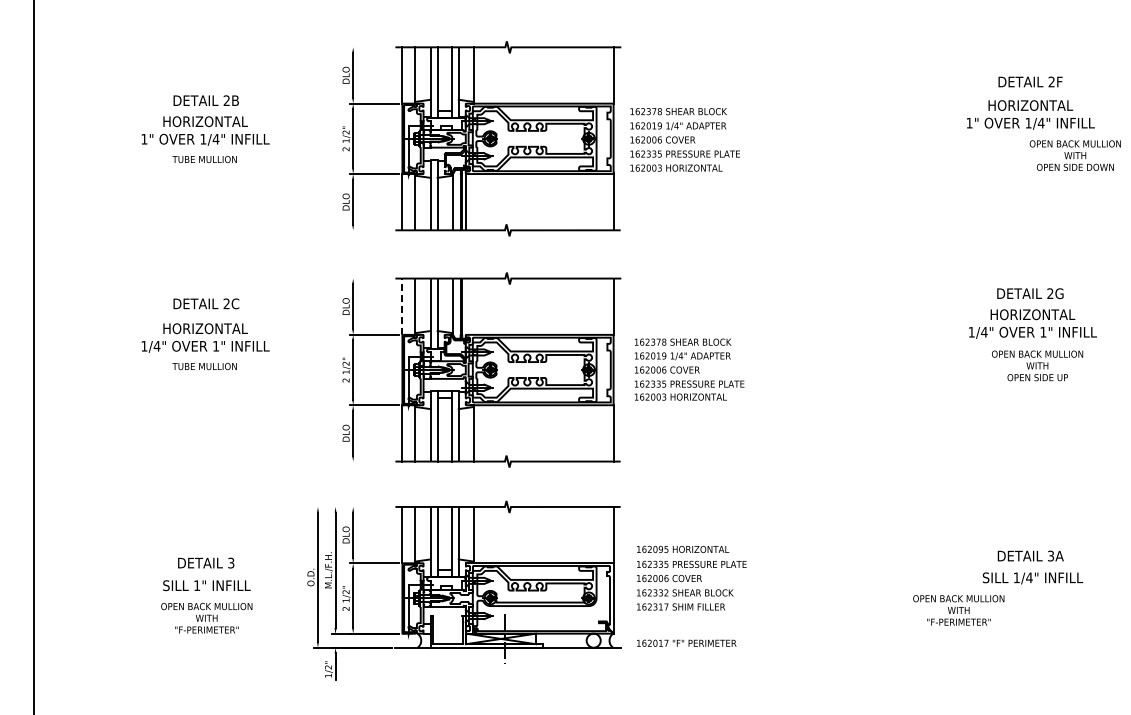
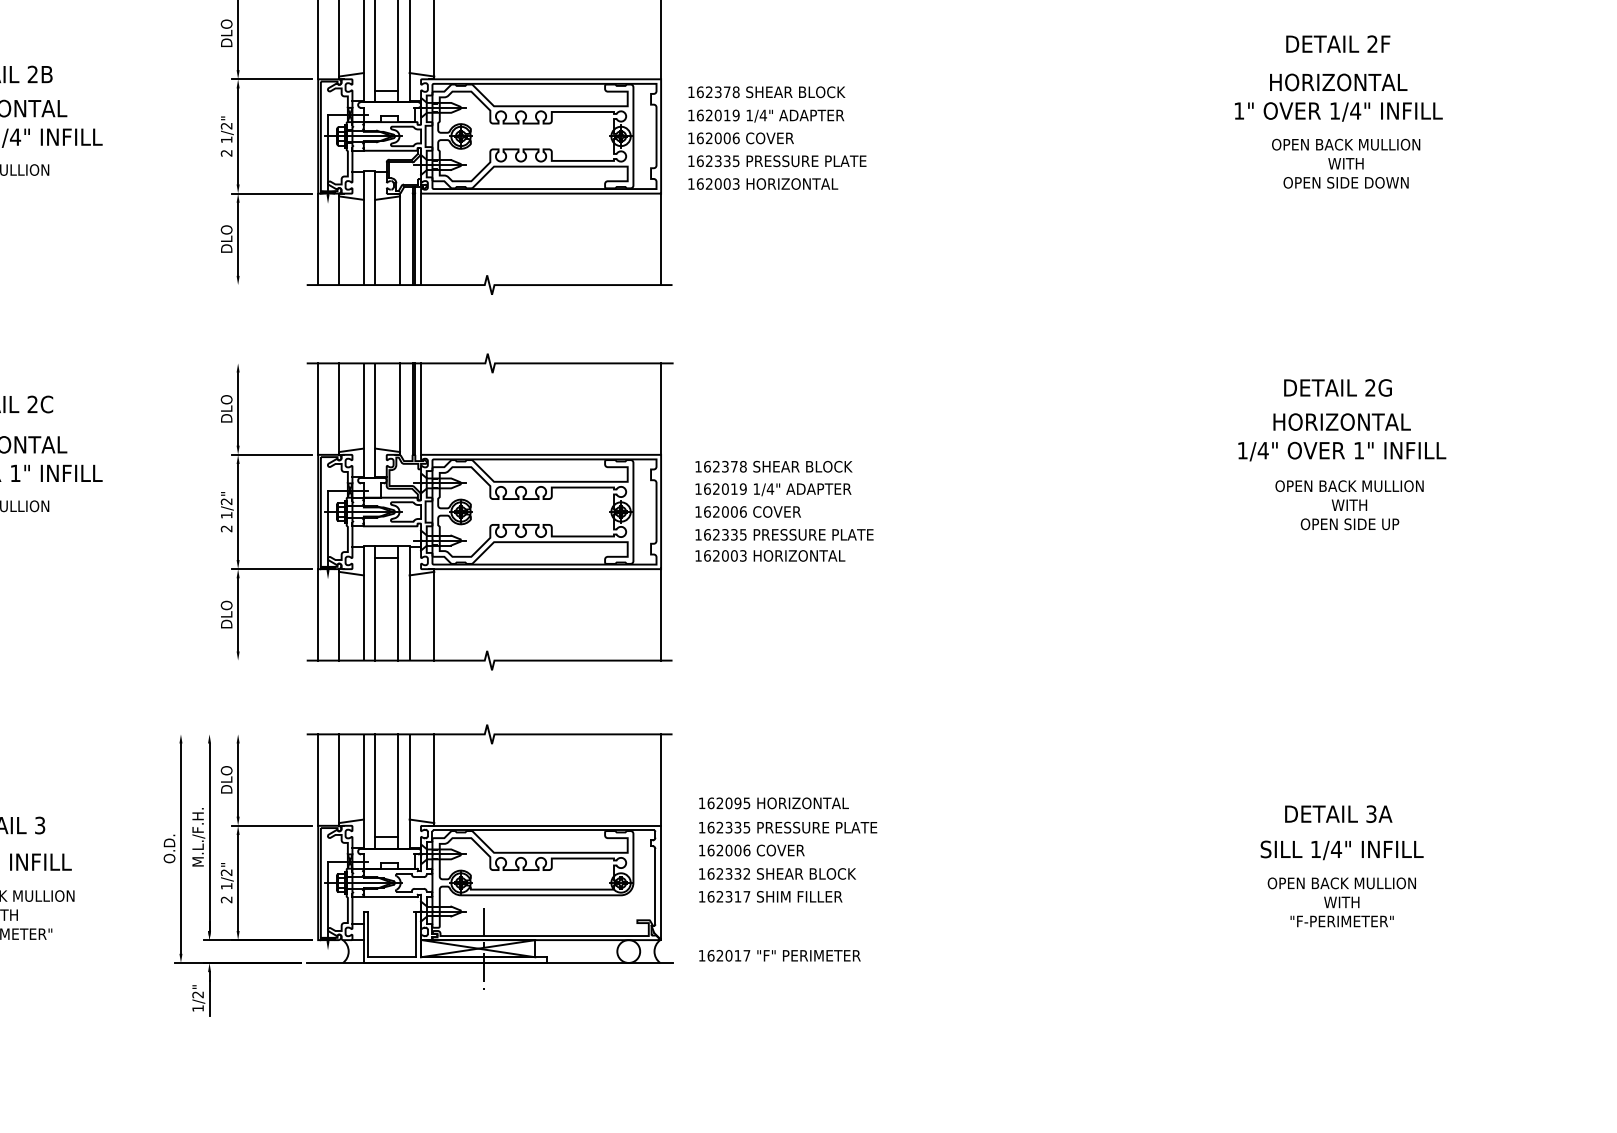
text: (1074, 155) -> (1344, 163), moved
line: (402, 306) -> (318, 408), dashed -> solid
line: (465, 306) -> (420, 408), added
text: (958, 610) -> (1341, 902), moved

